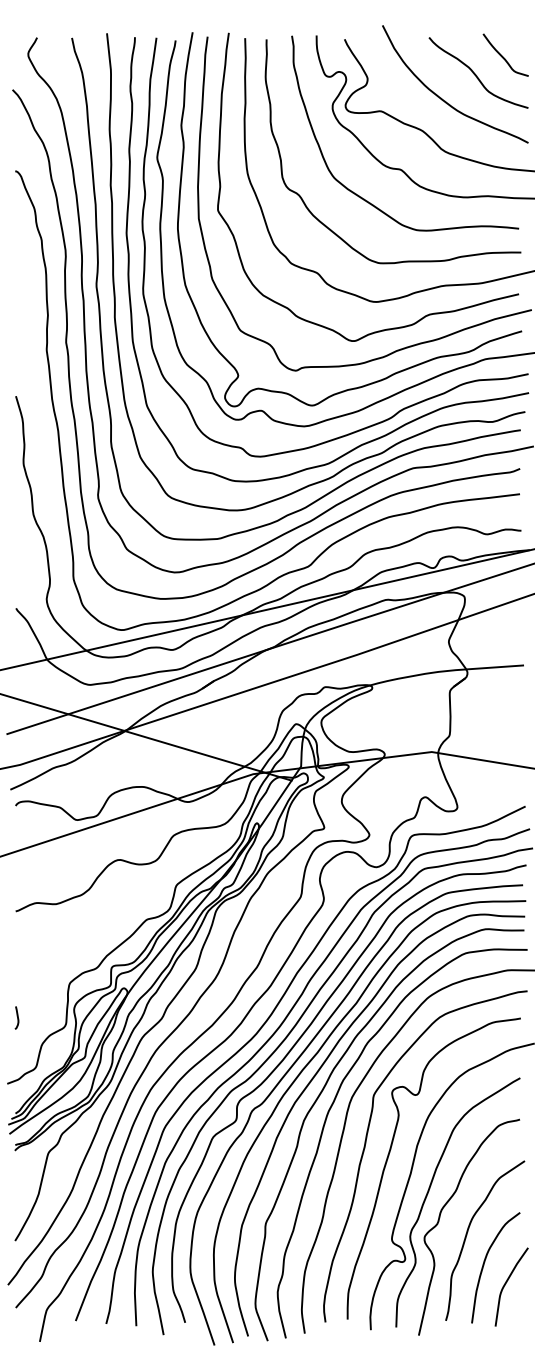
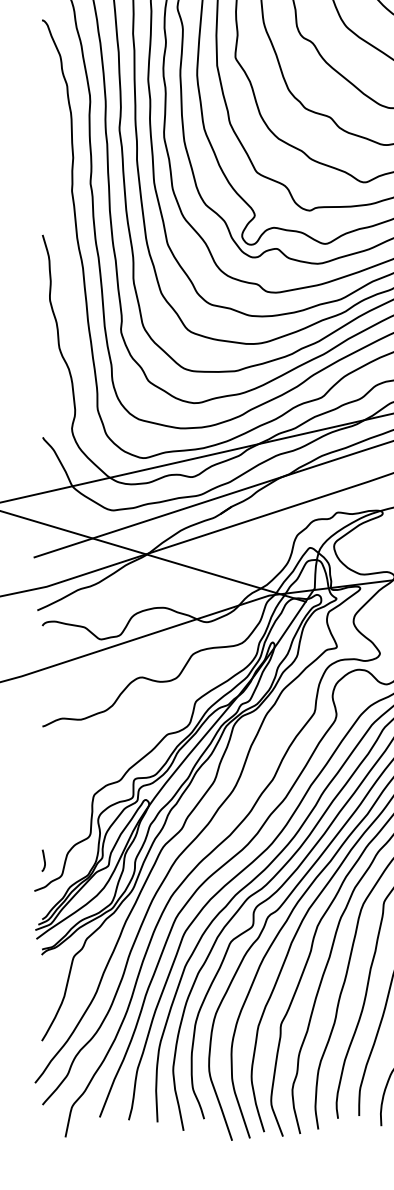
curve: (16, 1016) -> (43, 859), moved

